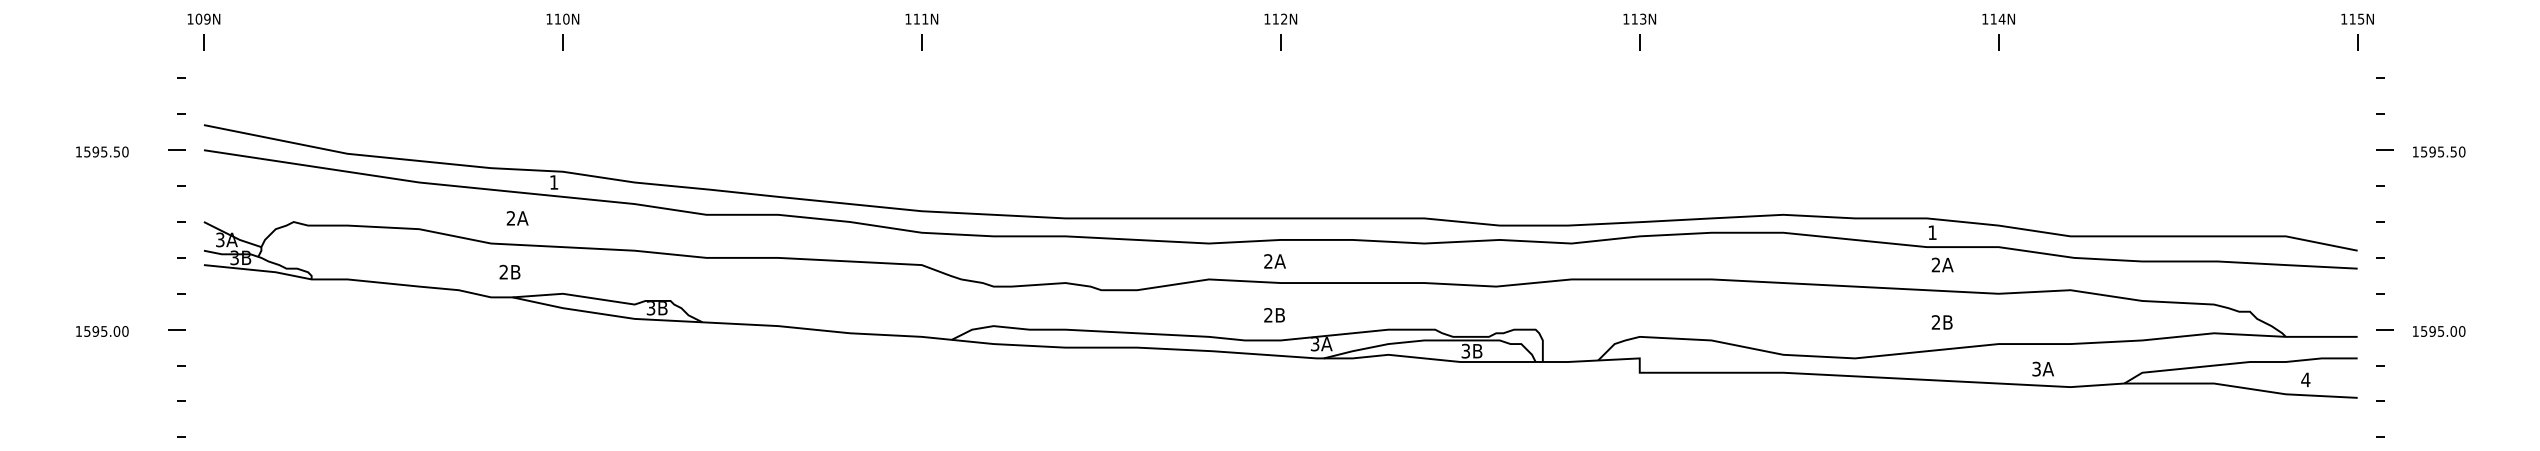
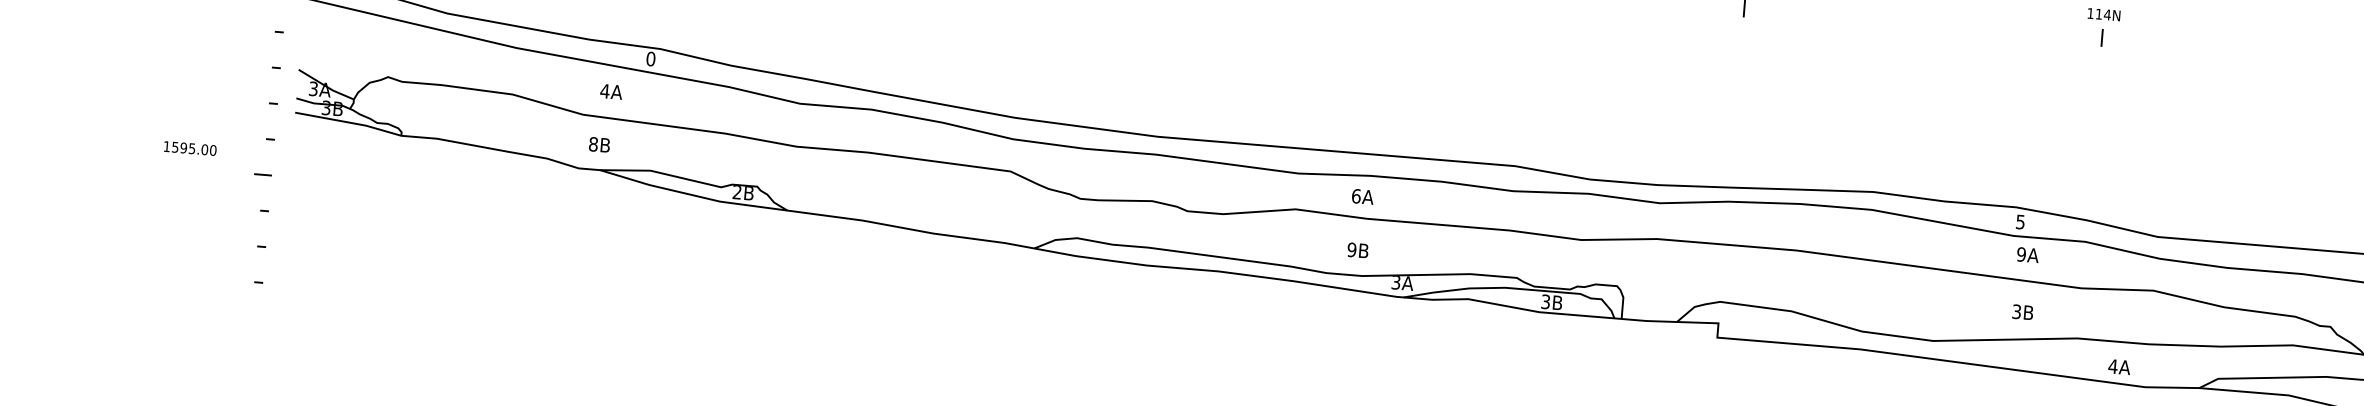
text: (553, 182) -> (650, 59), 1 -> 0
text: (510, 218) -> (604, 91), 2A -> 4A
text: (1932, 232) -> (2020, 221), 1 -> 5
text: (1268, 261) -> (1356, 196), 2A -> 6A
text: (1935, 264) -> (2020, 253), 2A -> 9A
text: (503, 272) -> (593, 144), 2B -> 8B
text: (650, 308) -> (736, 192), 3B -> 2B
text: (1268, 315) -> (1352, 250), 2B -> 9B
text: (1936, 322) -> (2017, 311), 2B -> 3B
text: (102, 331) -> (190, 148), moved
text: (2036, 368) -> (2113, 365), 3A -> 4A

